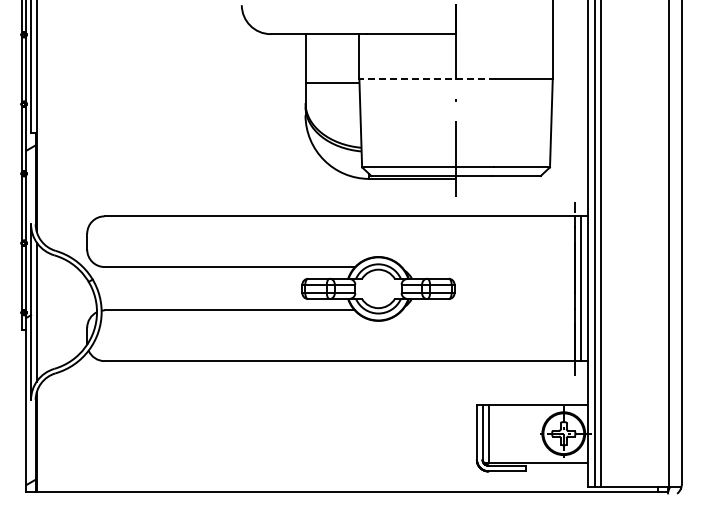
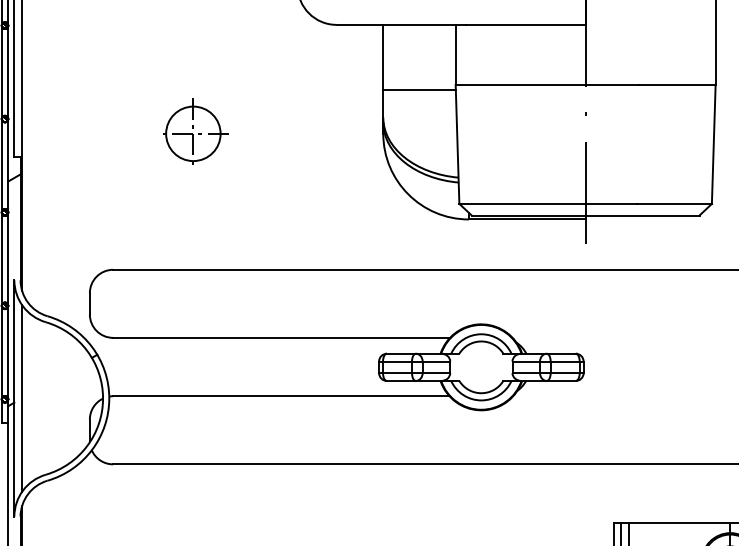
line: (426, 78) -> (545, 84), dashed -> solid
part: (165, 113) -> (195, 131), added

